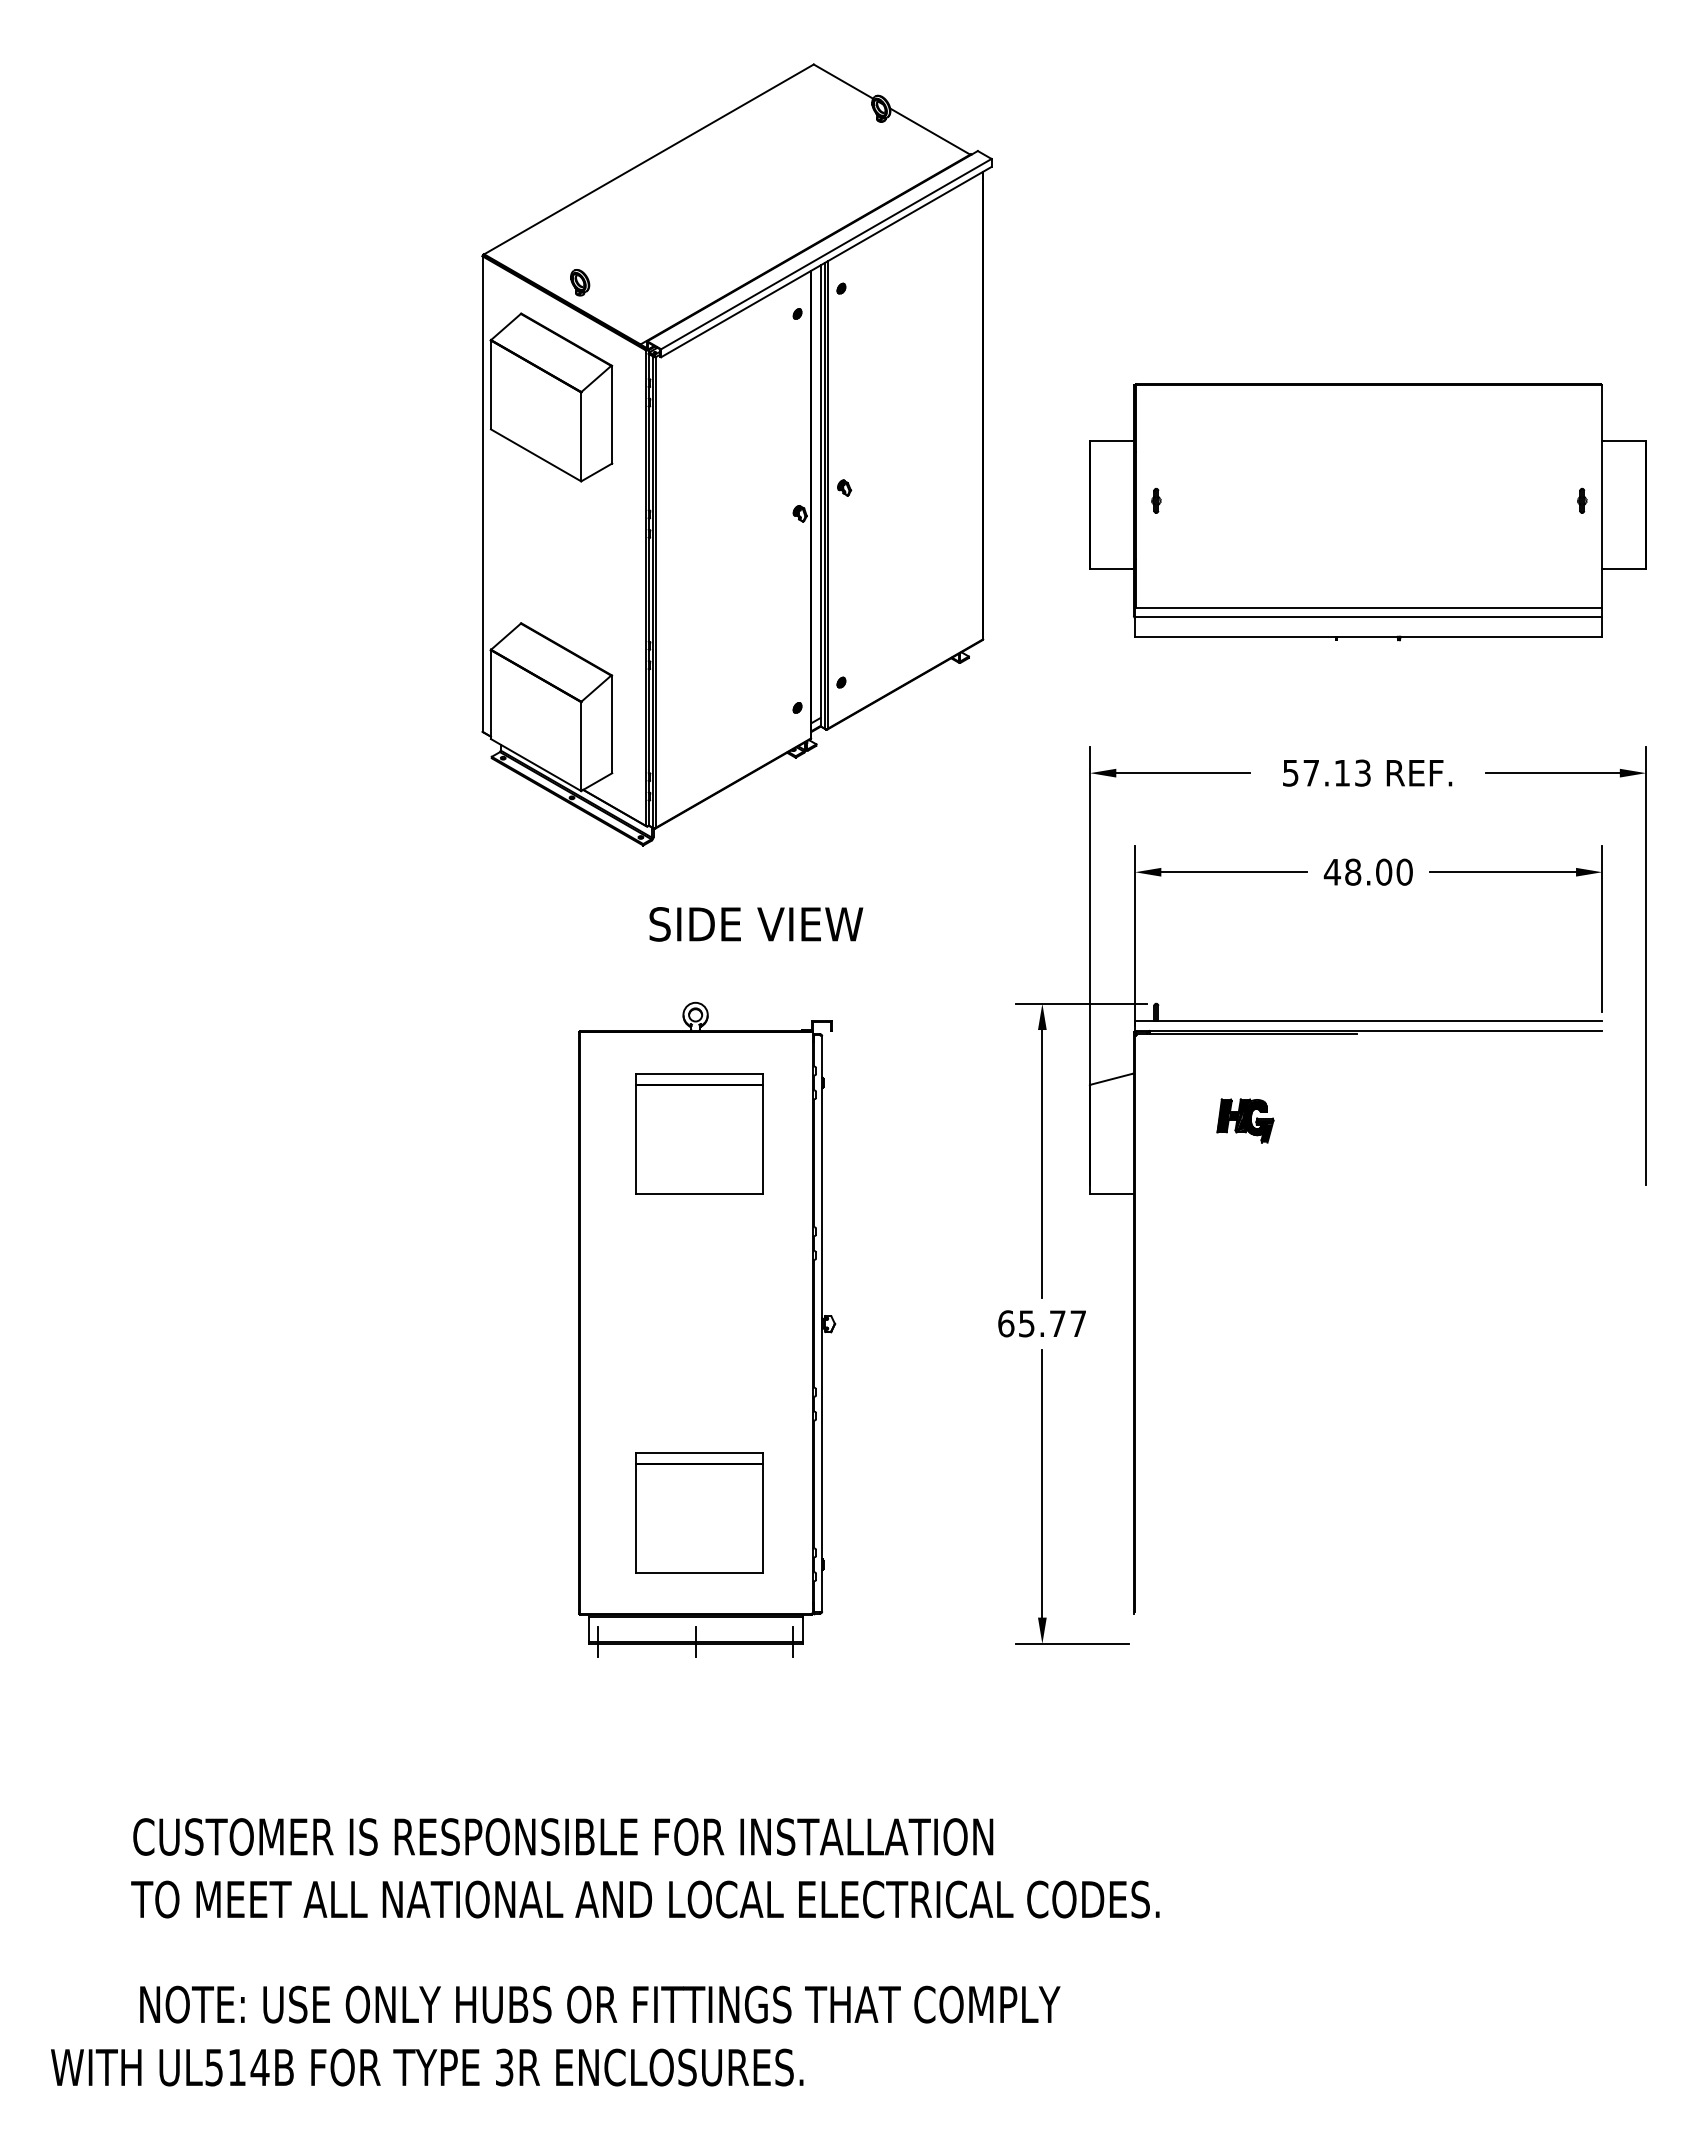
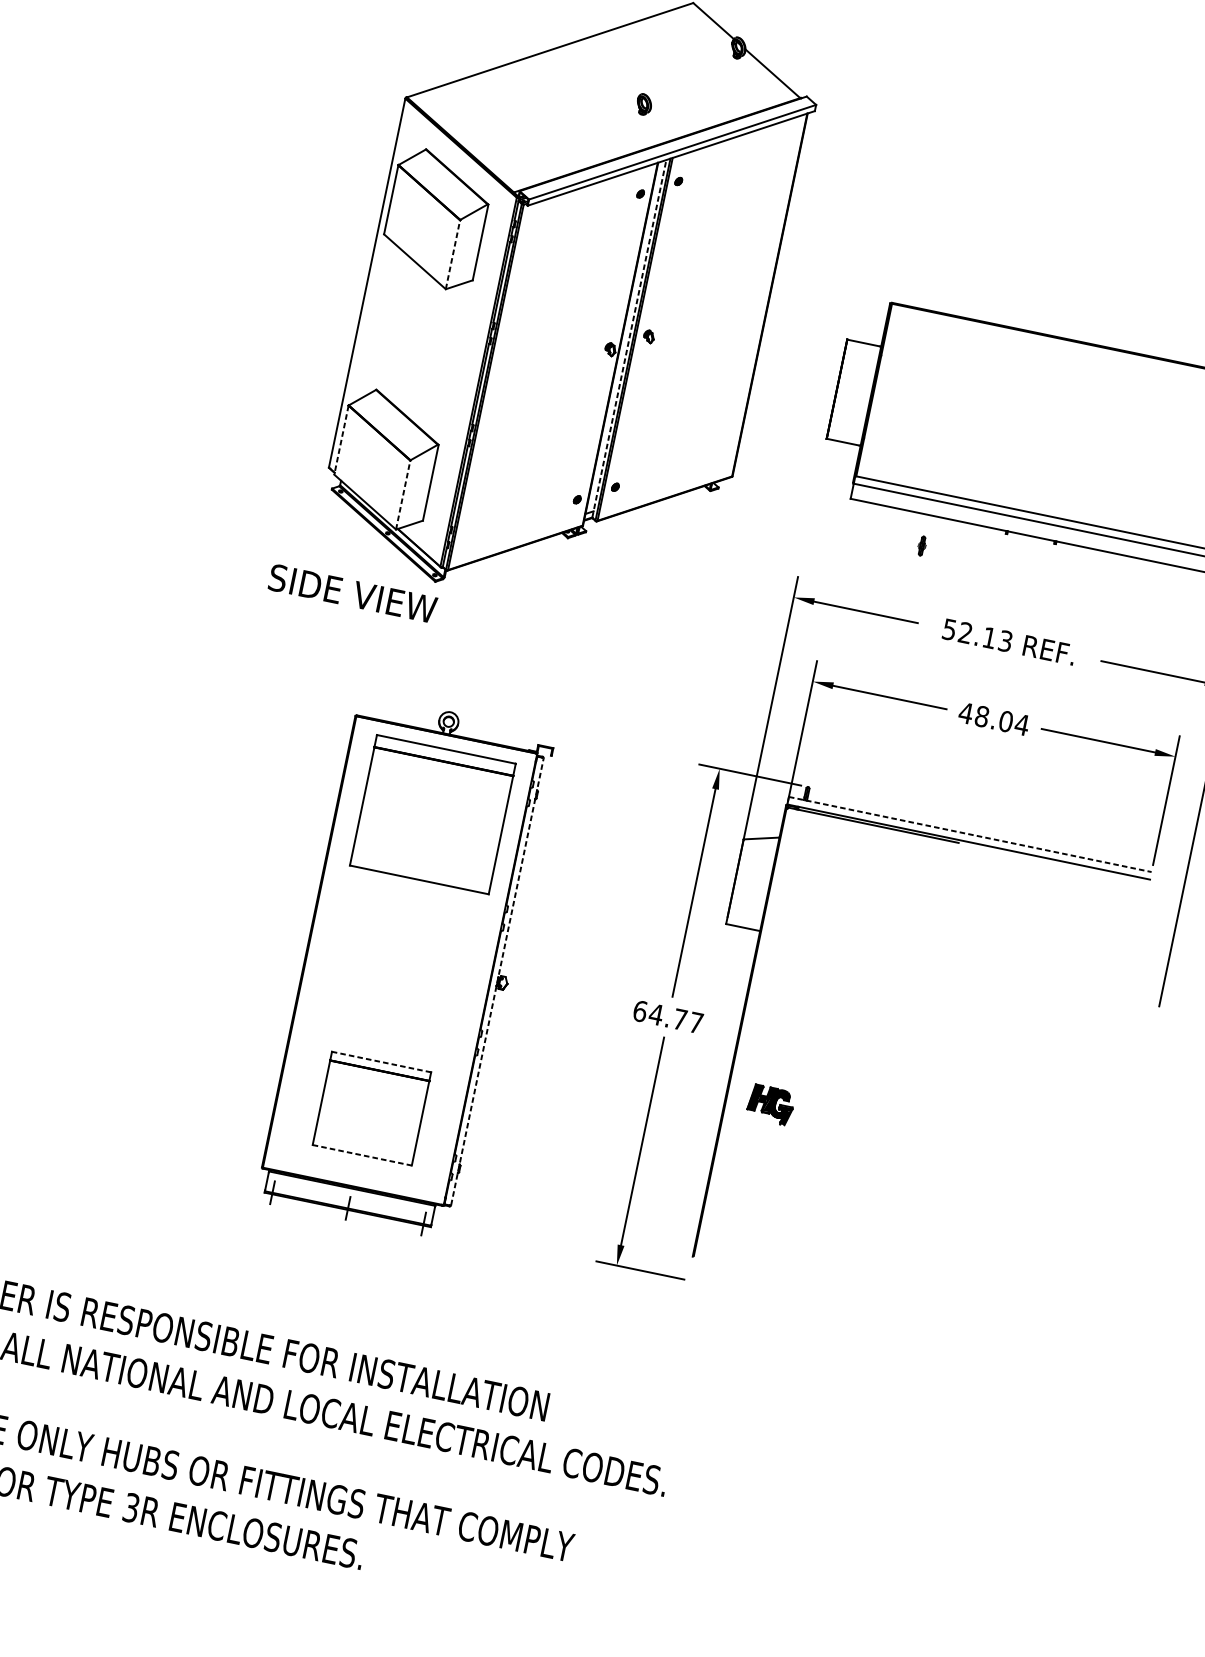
part: (580, 282) -> (644, 104), moved
line: (581, 436) -> (453, 254), solid -> dashed
line: (820, 495) -> (629, 338), solid -> dashed
part: (1156, 500) -> (922, 545), moved
line: (490, 695) -> (340, 440), solid -> dashed
line: (581, 746) -> (403, 495), solid -> dashed
text: (1310, 772) -> (965, 632), 57.13 -> 52.13
text: (1404, 871) -> (1022, 724), 48.00 -> 48.04
text: (756, 924) -> (353, 593), moved
line: (1368, 1020) -> (970, 834), solid -> dashed
part: (1245, 1120) -> (770, 1104), moved
part: (699, 1133) -> (432, 814), size x1.4
line: (822, 1323) -> (497, 981), solid -> dashed
text: (1026, 1323) -> (656, 1014), 65.77 -> 64.77
line: (699, 1452) -> (381, 1061), solid -> dashed
line: (699, 1572) -> (362, 1155), solid -> dashed

